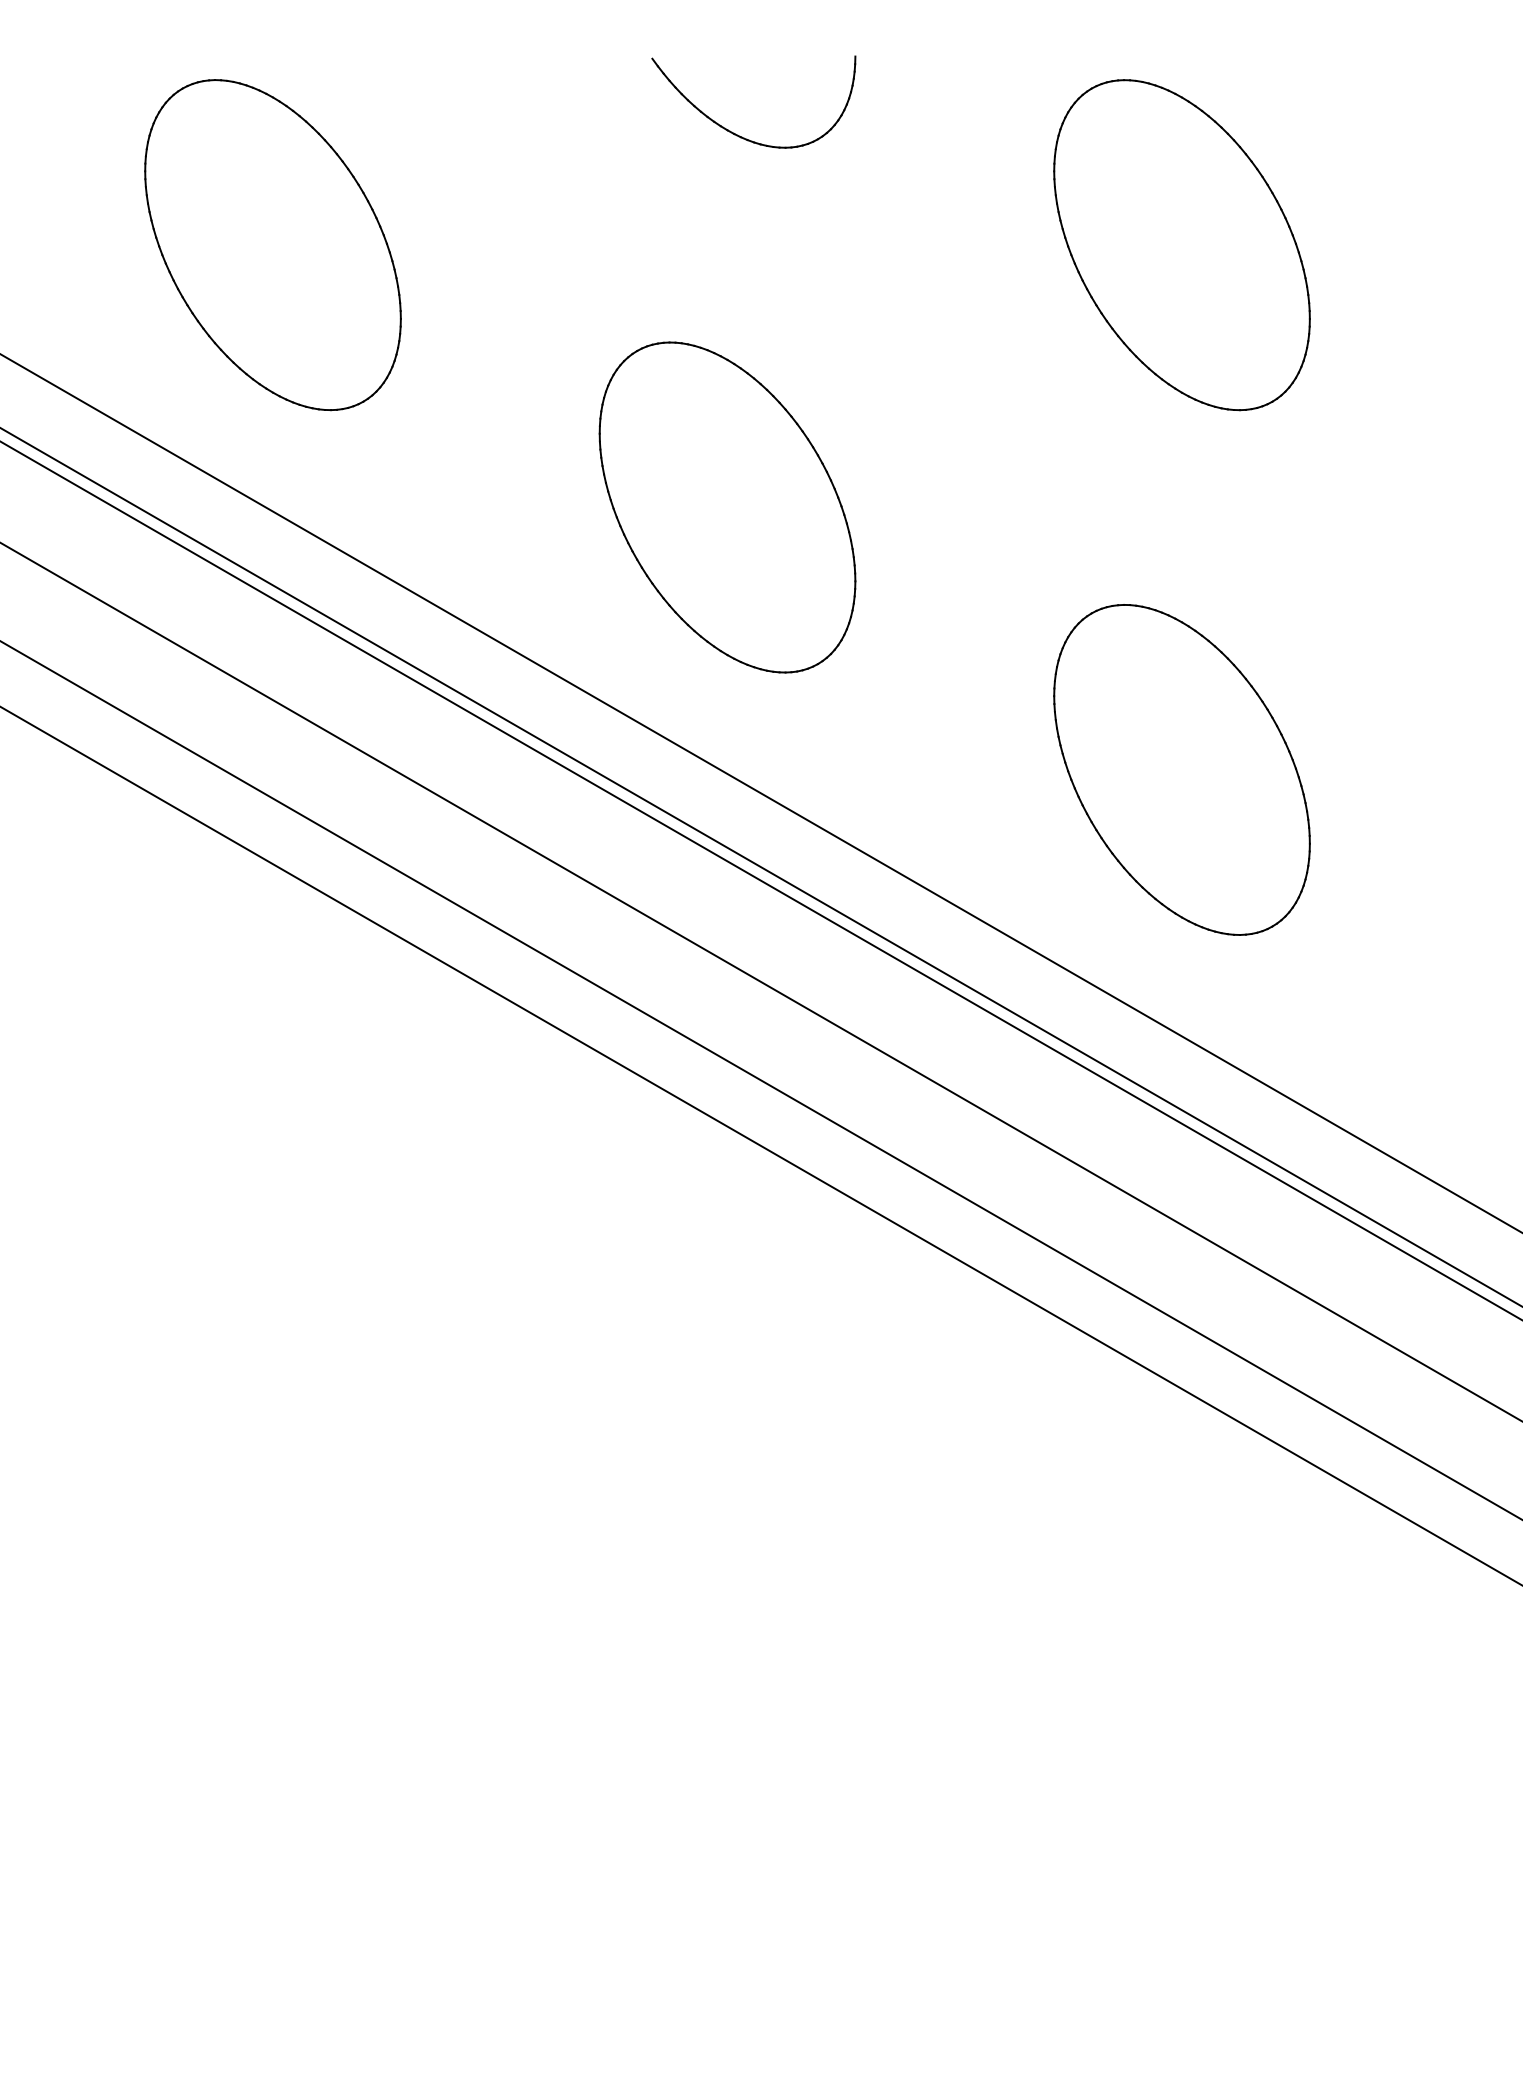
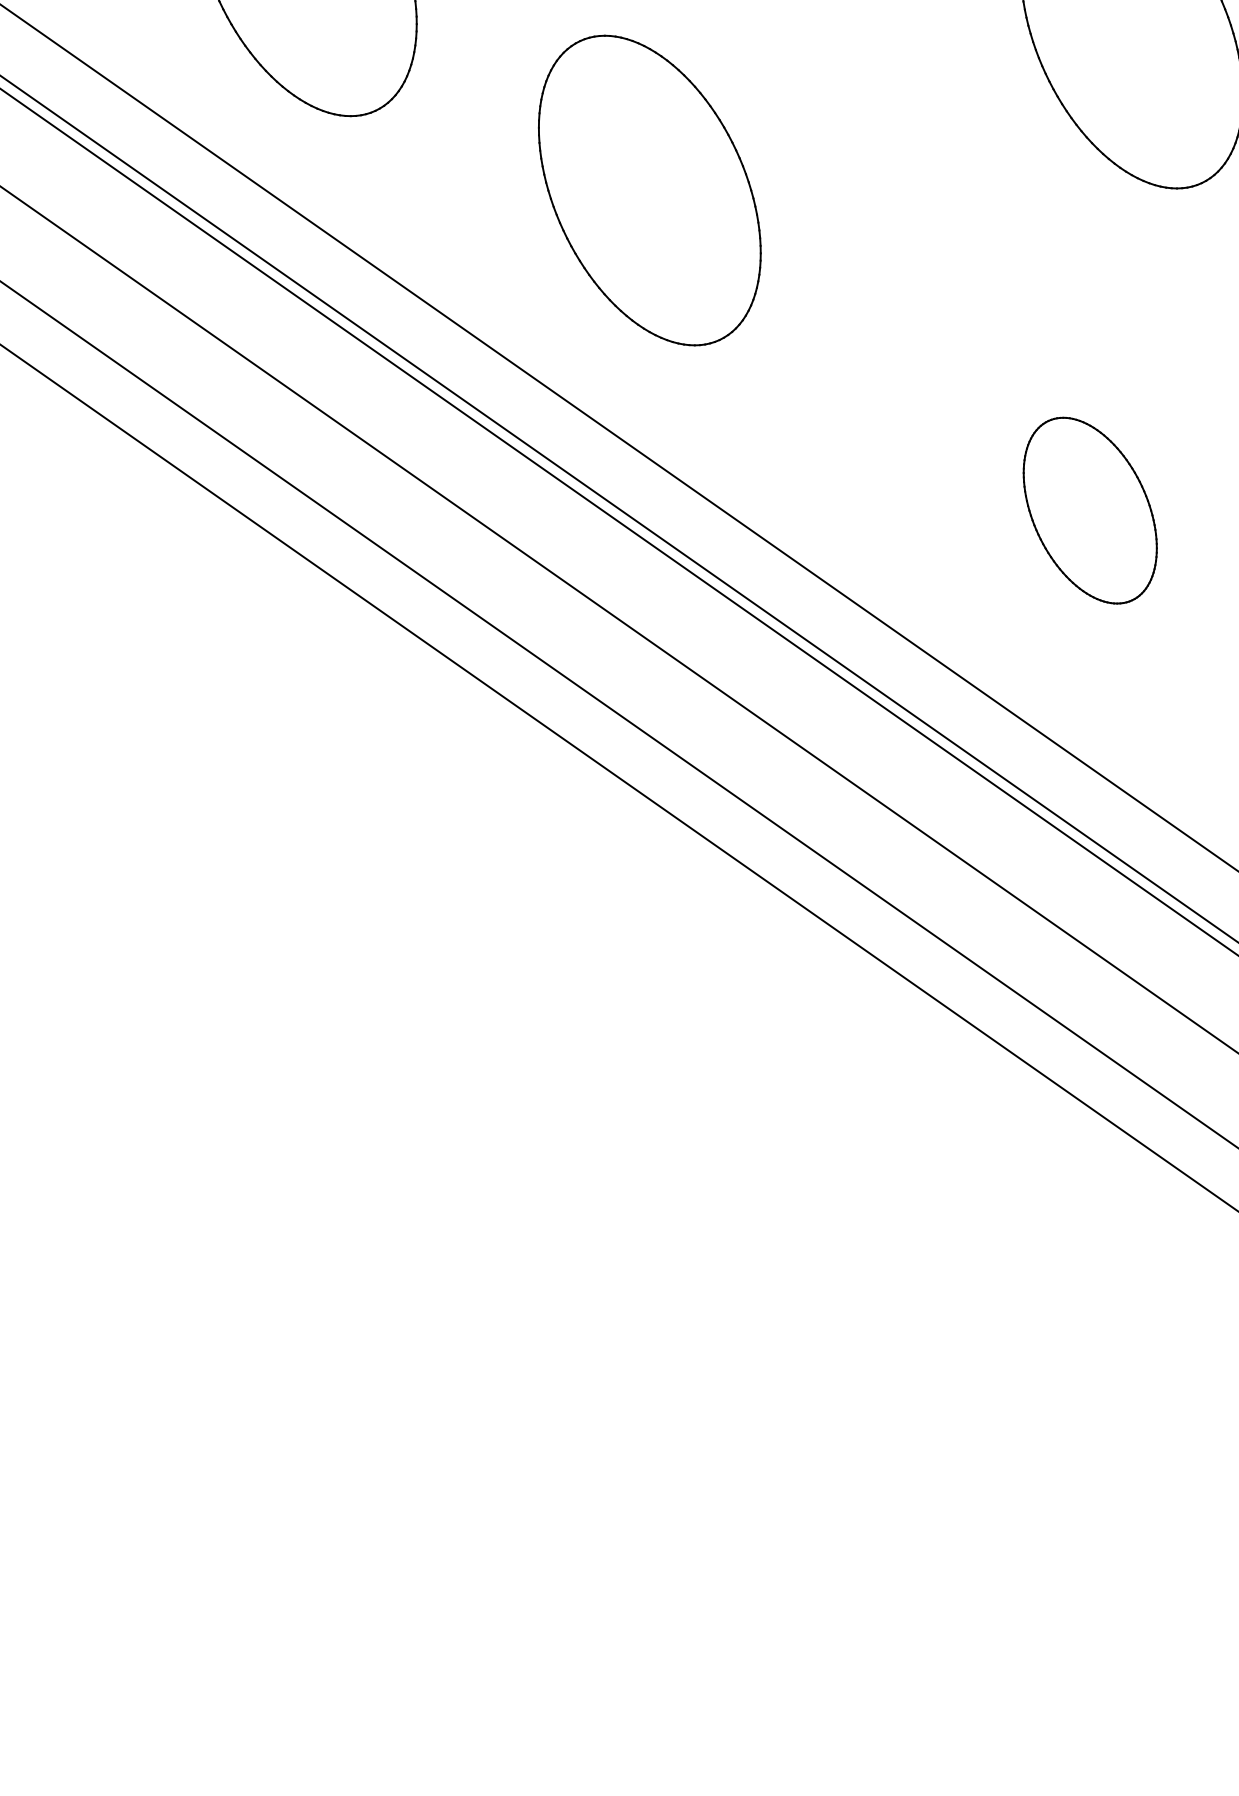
part: (727, 507) -> (649, 190), moved
part: (1181, 769) -> (1089, 510), size x0.6

